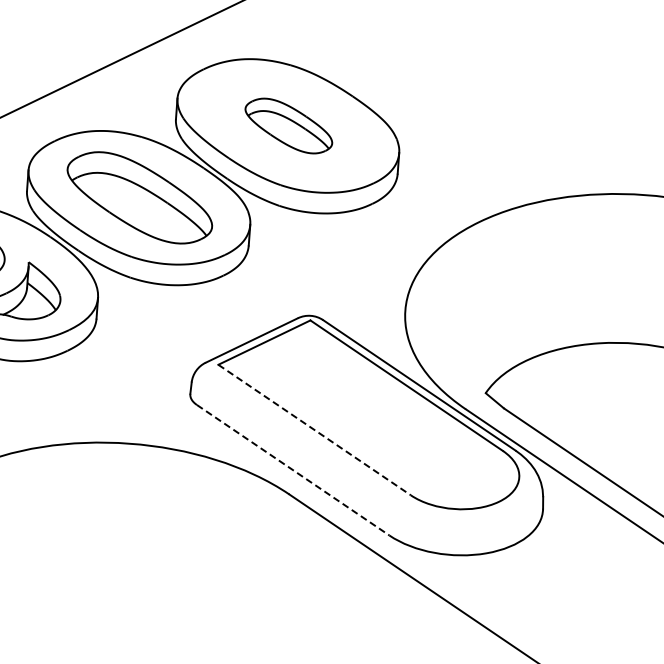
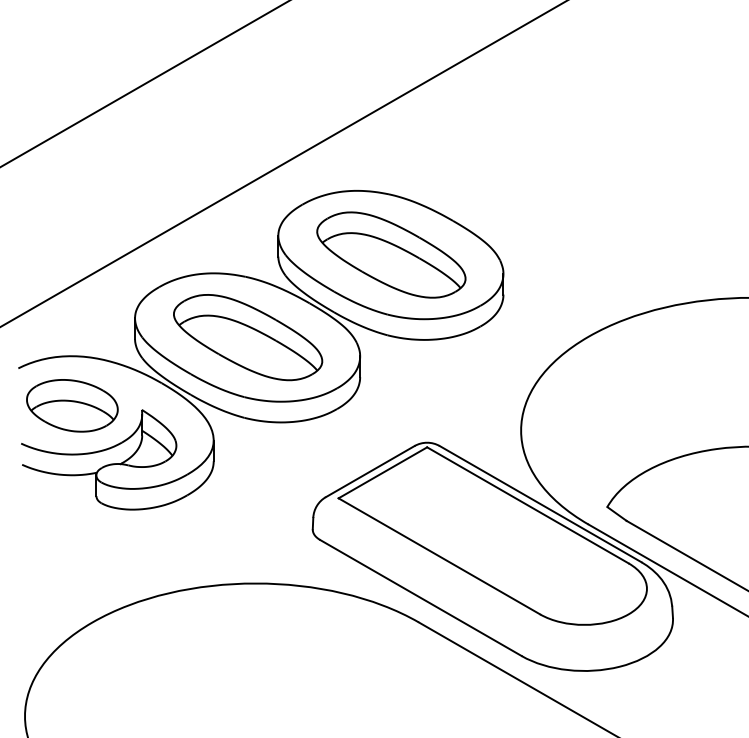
part: (288, 125) -> (391, 254), size x1.67
line: (314, 430) -> (439, 556), dashed -> solid
line: (293, 470) -> (421, 598), dashed -> solid

